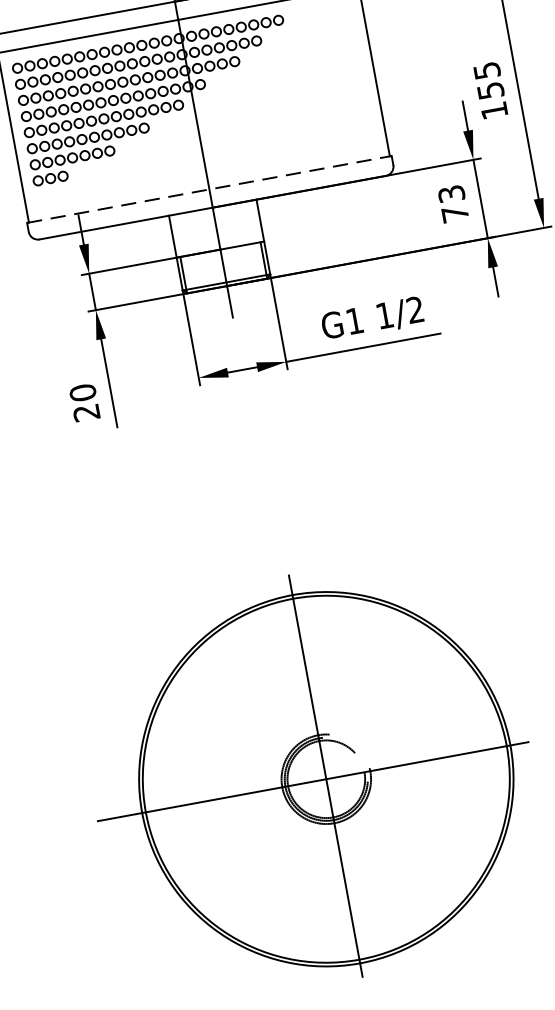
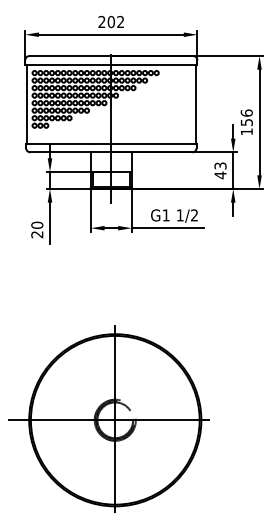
text: (486, 69) -> (246, 112), 155 -> 156
line: (209, 188) -> (111, 143), dashed -> solid
text: (455, 214) -> (220, 175), 73 -> 43

